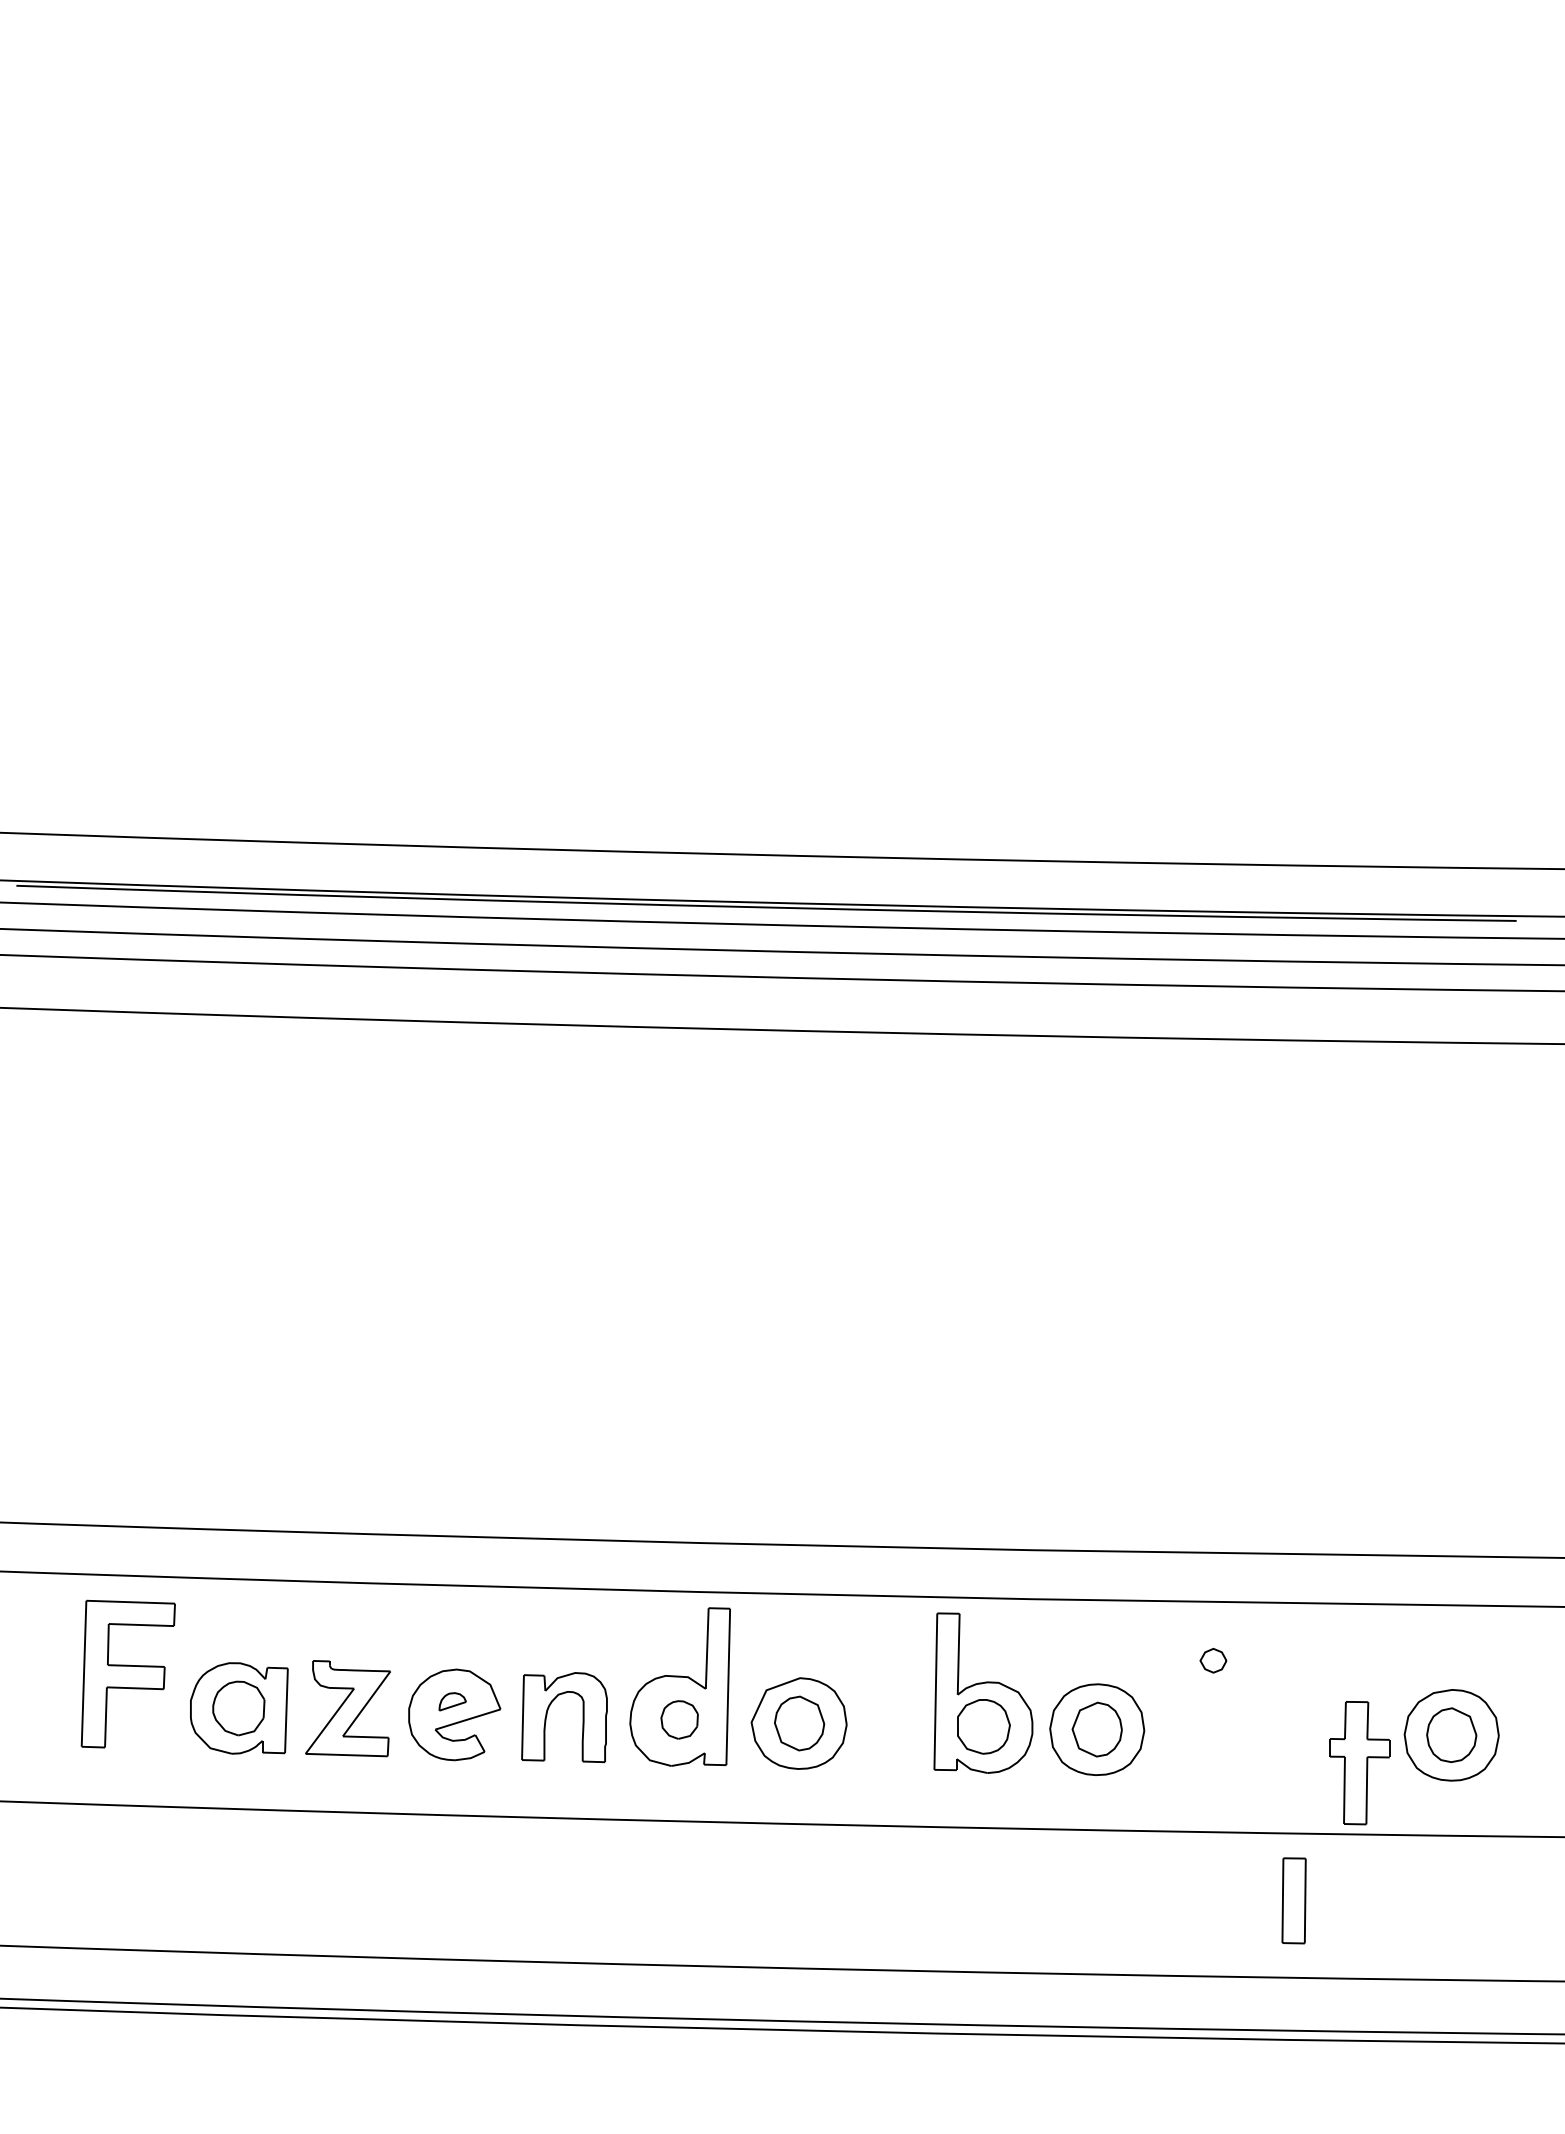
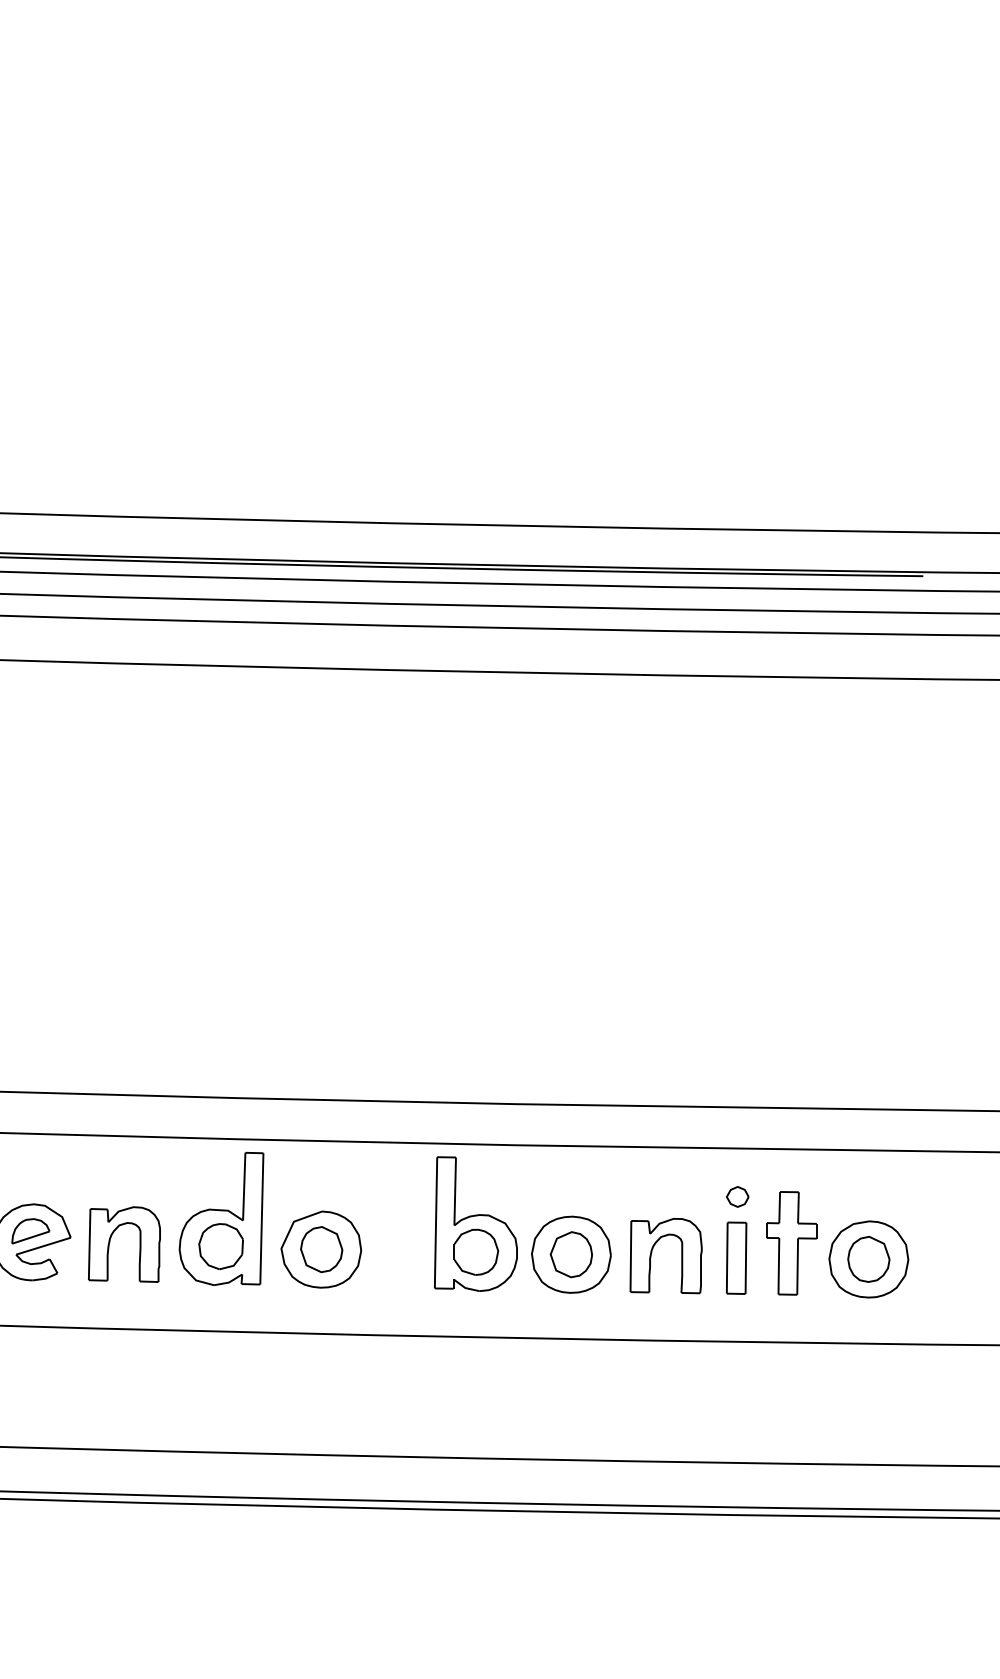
part: (1213, 1660) -> (737, 1196), moved
part: (452, 1701) -> (30, 1231), size x1.67
part: (679, 1719) -> (220, 1246), size x1.43
part: (1193, 1727) -> (652, 1252), added
part: (1359, 1763) -> (791, 1243), moved
part: (1293, 1900) -> (736, 1257), moved

